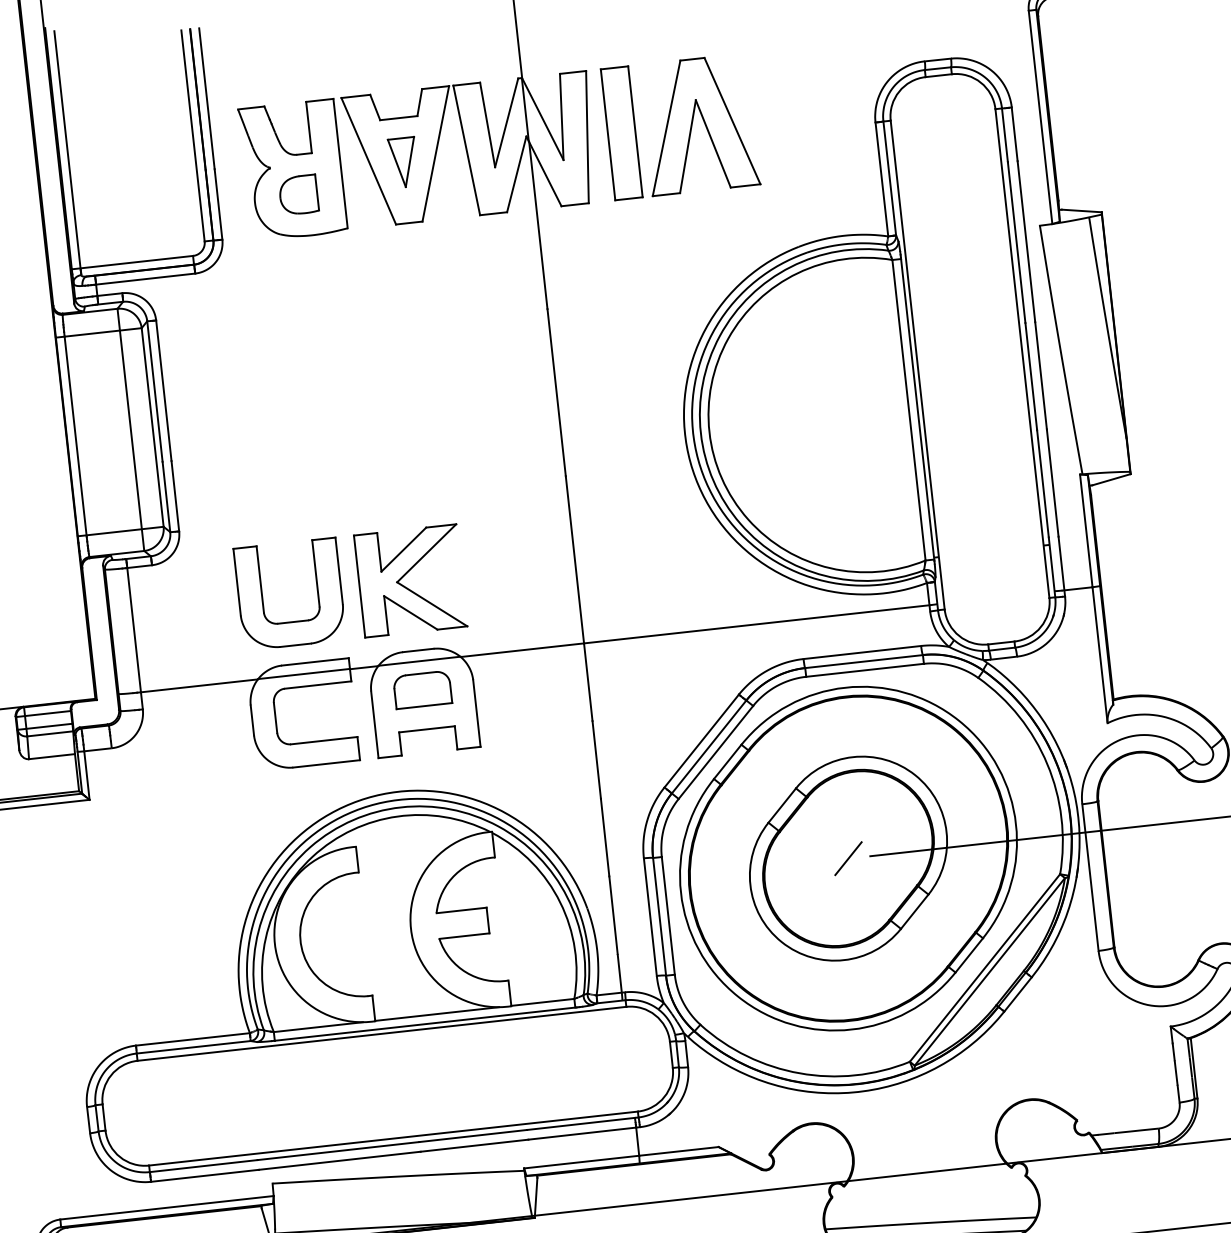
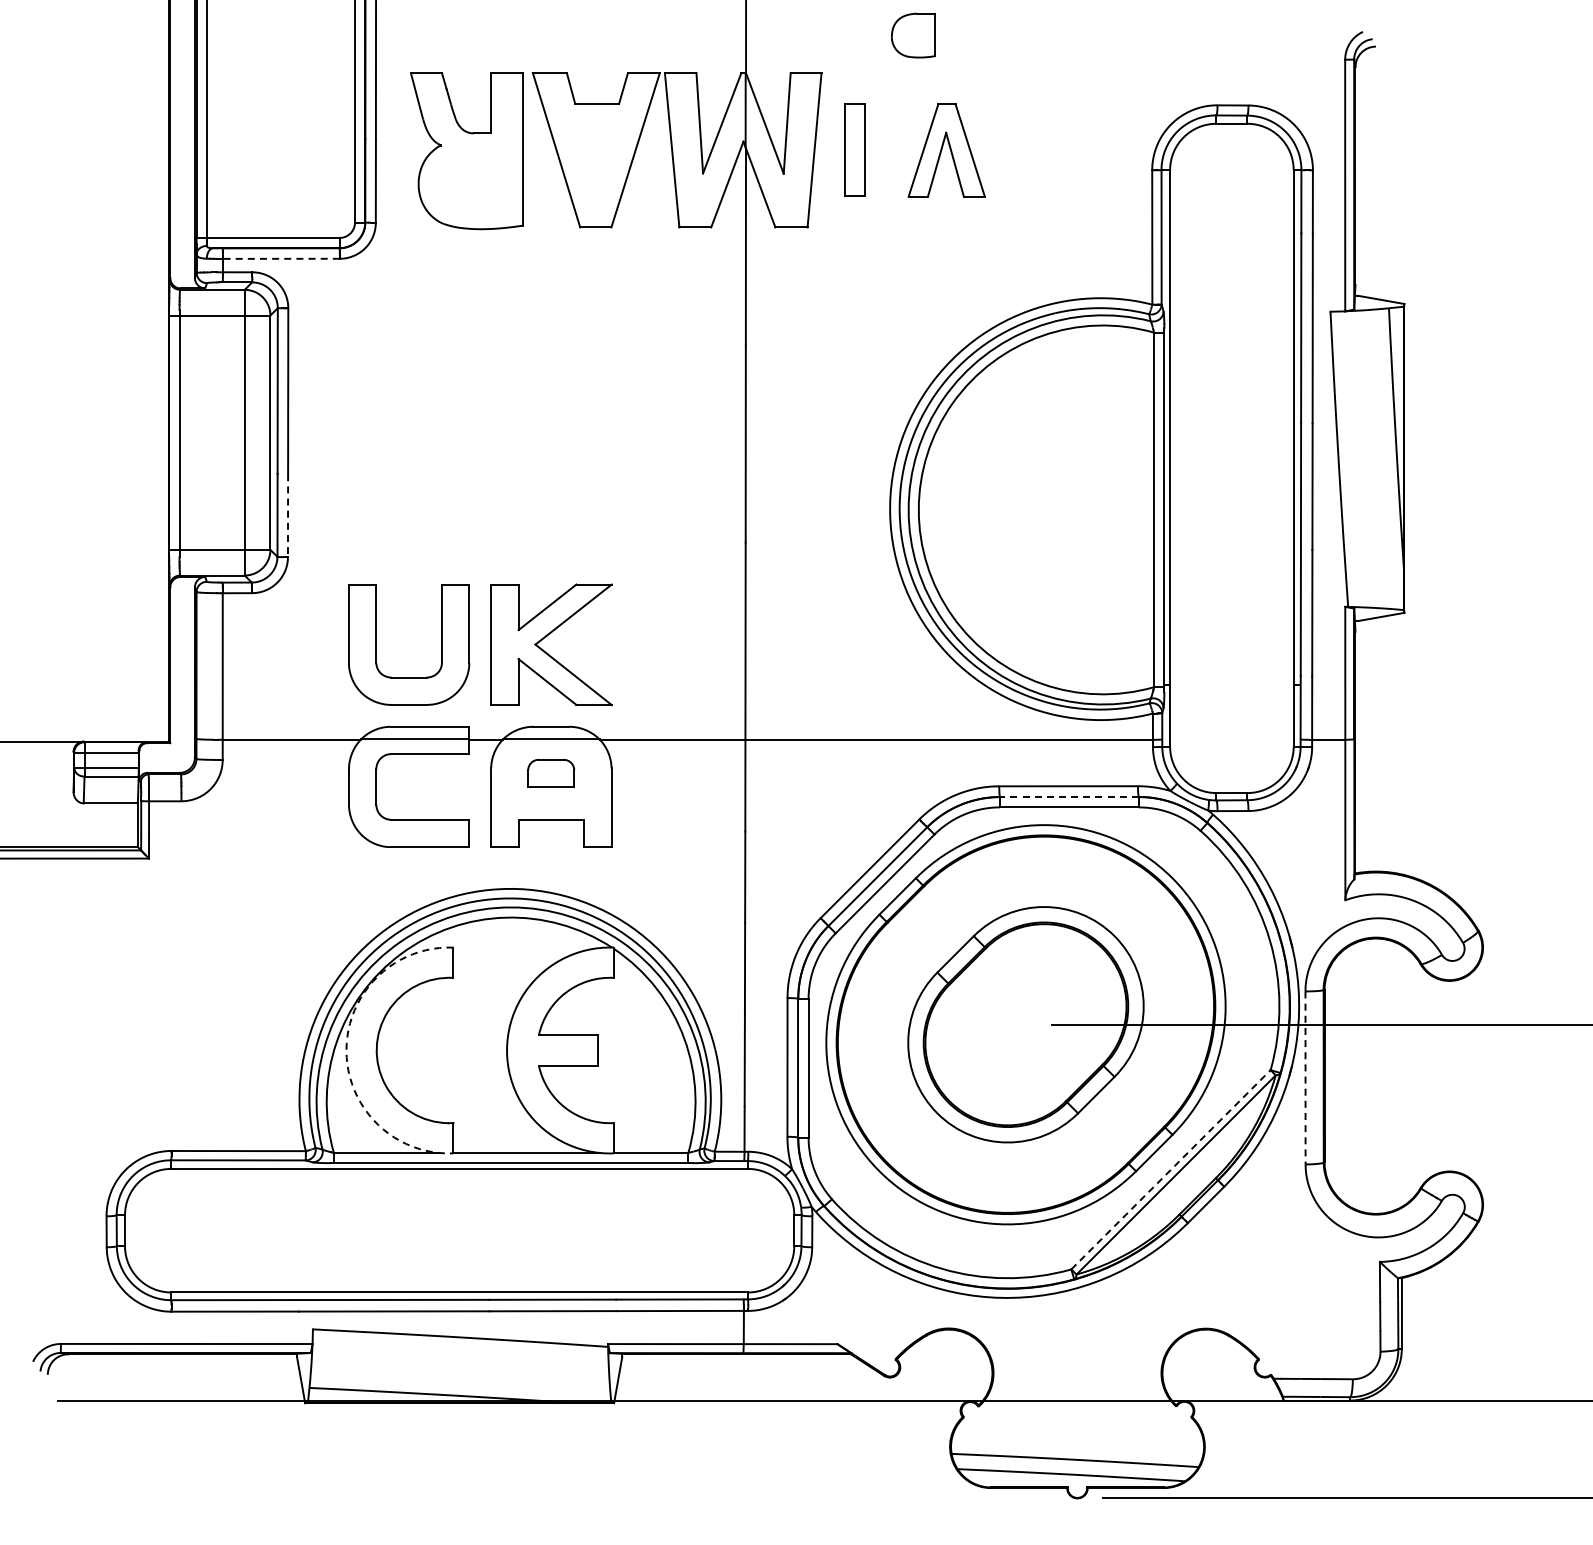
part: (699, 125) -> (946, 150), size x0.6
part: (621, 132) -> (854, 149), size x0.6
part: (403, 162) -> (596, 155), removed
part: (298, 195) -> (913, 35), moved
line: (144, 278) -> (279, 258), solid -> dashed
line: (175, 496) -> (288, 516), solid -> dashed
line: (864, 661) -> (1069, 797), solid -> dashed
part: (421, 689) -> (550, 772), size x0.7
line: (848, 858) -> (1025, 1024), removed
line: (1090, 878) -> (1305, 1078), solid -> dashed
arc: (274, 944) -> (346, 1050), solid -> dashed
line: (985, 967) -> (1171, 1169), solid -> dashed

